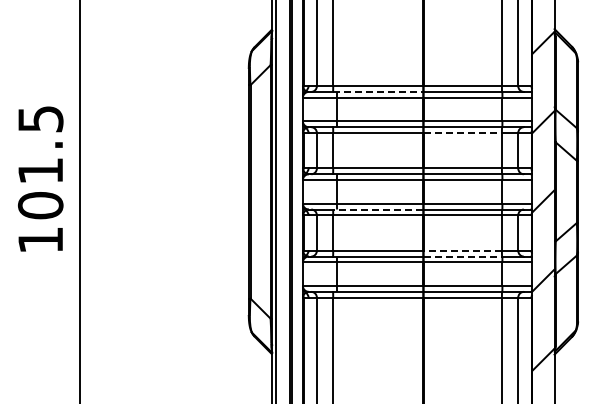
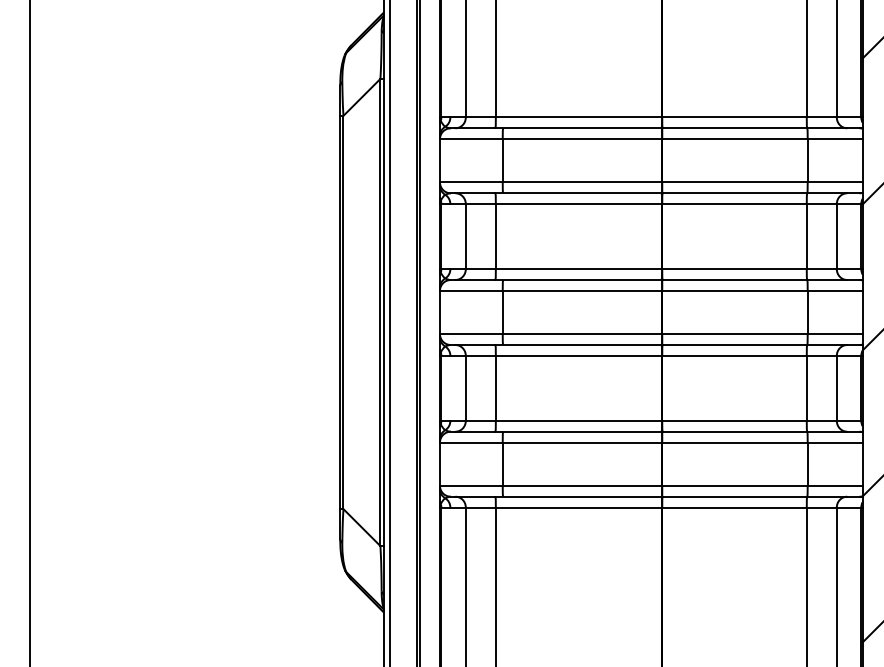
line: (378, 91) -> (579, 127), dashed -> solid
line: (463, 133) -> (735, 204), dashed -> solid
line: (377, 209) -> (577, 344), dashed -> solid
line: (462, 250) -> (734, 420), dashed -> solid
line: (463, 256) -> (735, 431), dashed -> solid

